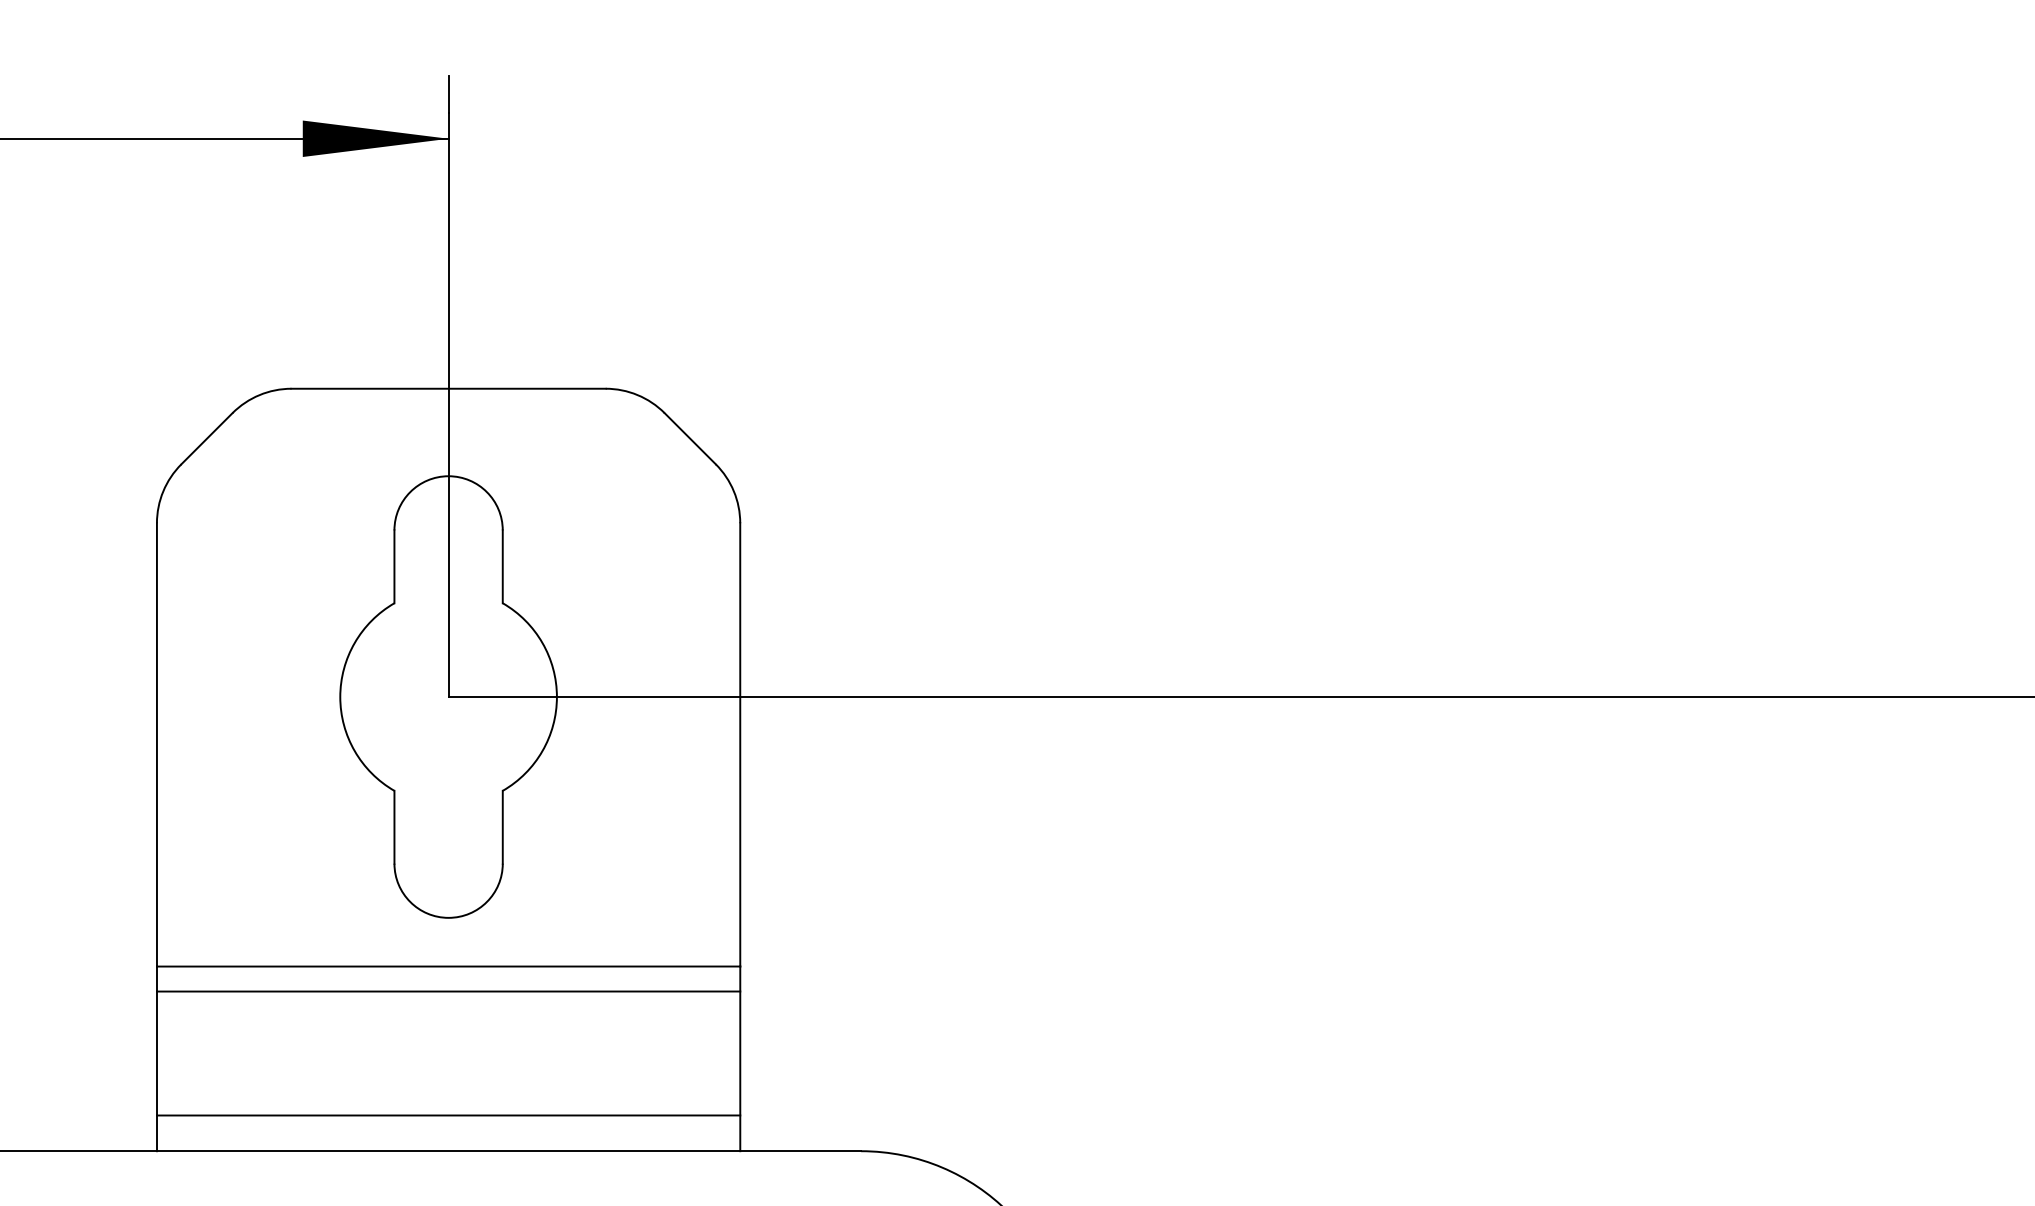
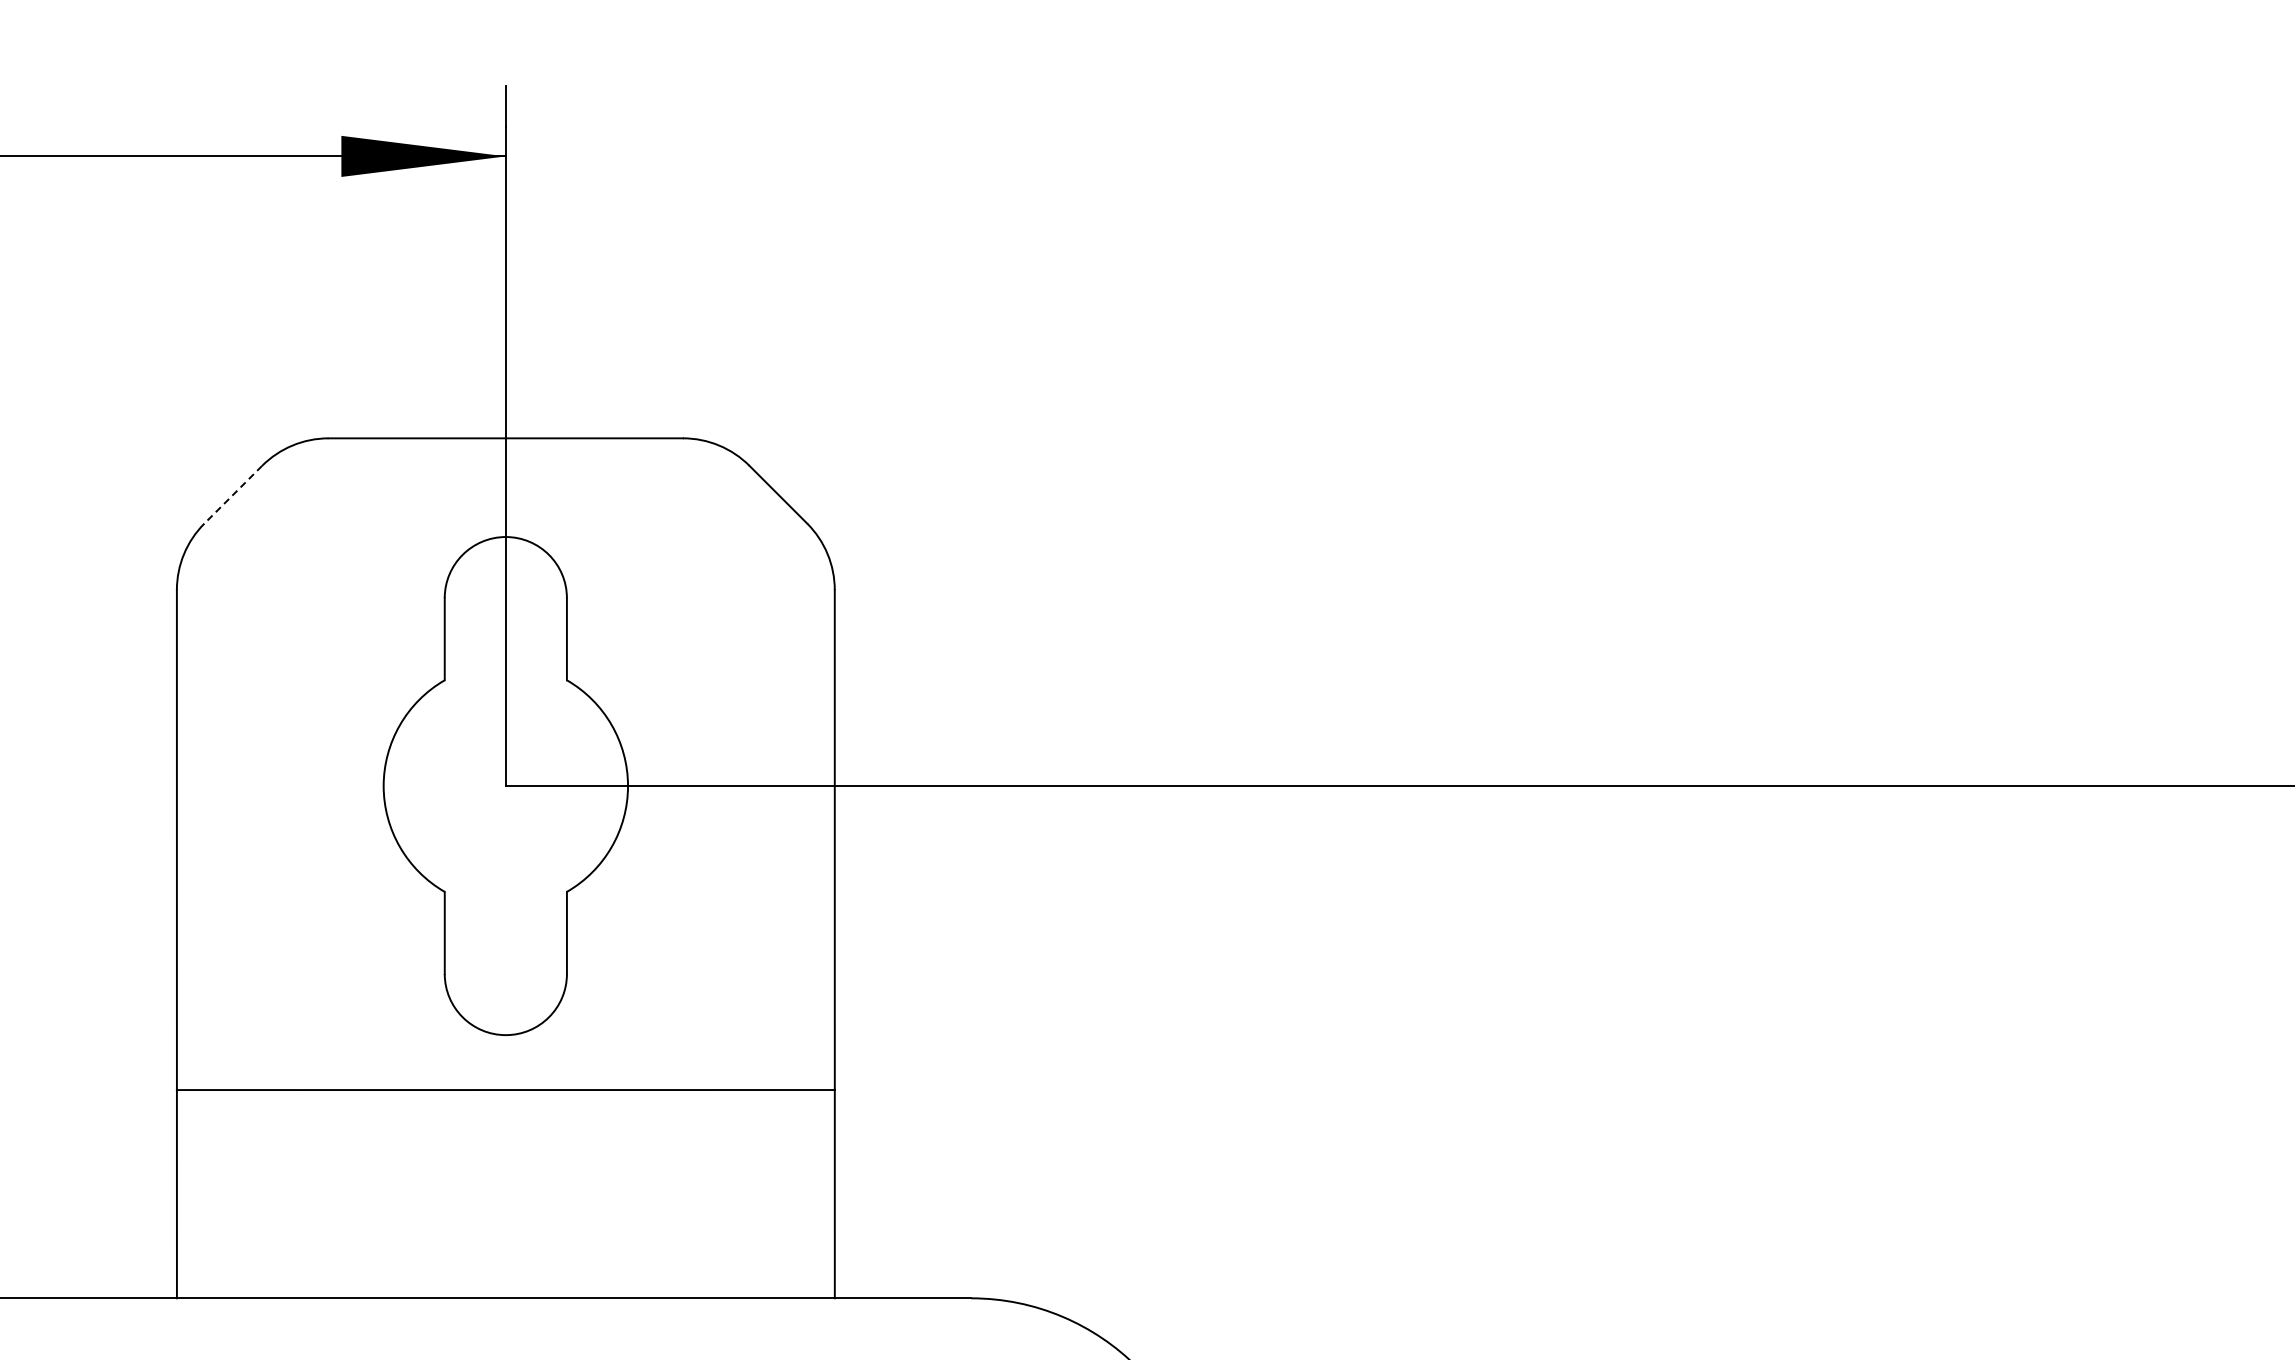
line: (207, 438) -> (233, 494), solid -> dashed
line: (448, 991) -> (505, 1118), removed
line: (448, 1115) -> (505, 1258), removed

